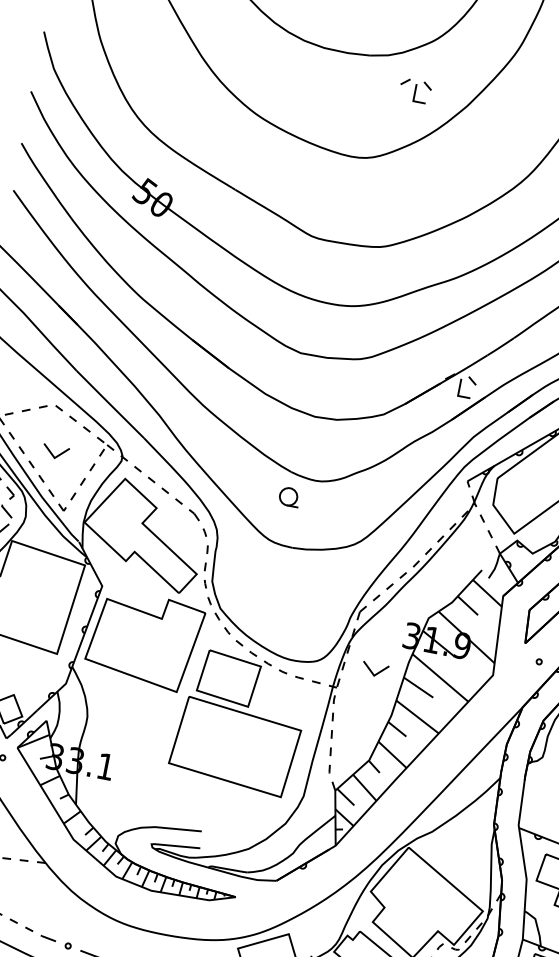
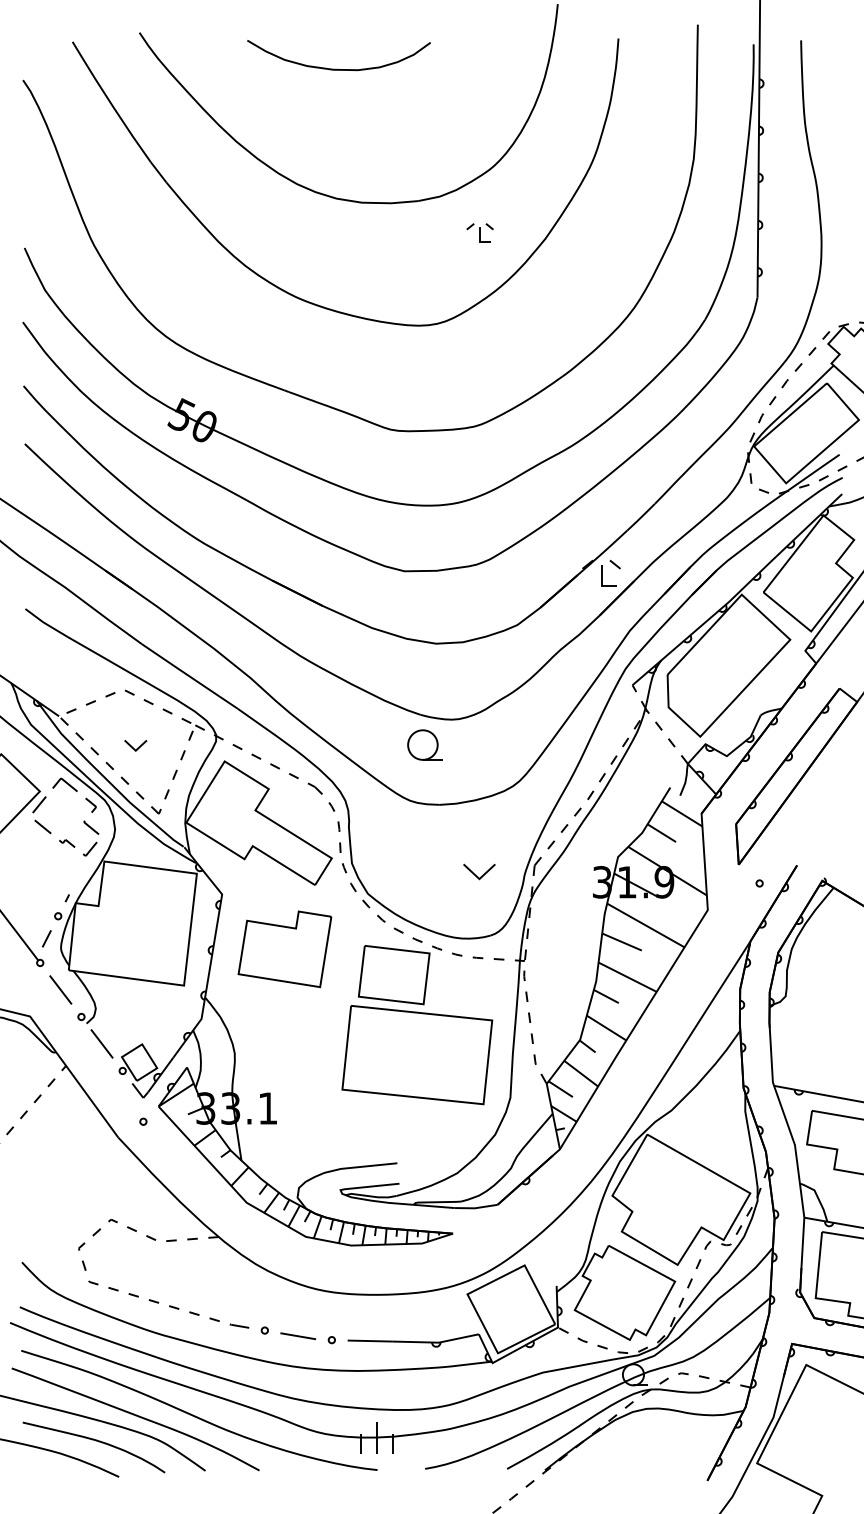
part: (414, 90) -> (479, 232), size x0.7
part: (55, 451) -> (135, 745), size x0.7
part: (288, 496) -> (423, 744), size x1.4
part: (144, 640) -> (284, 949), size x0.7
part: (375, 669) -> (479, 871), moved

